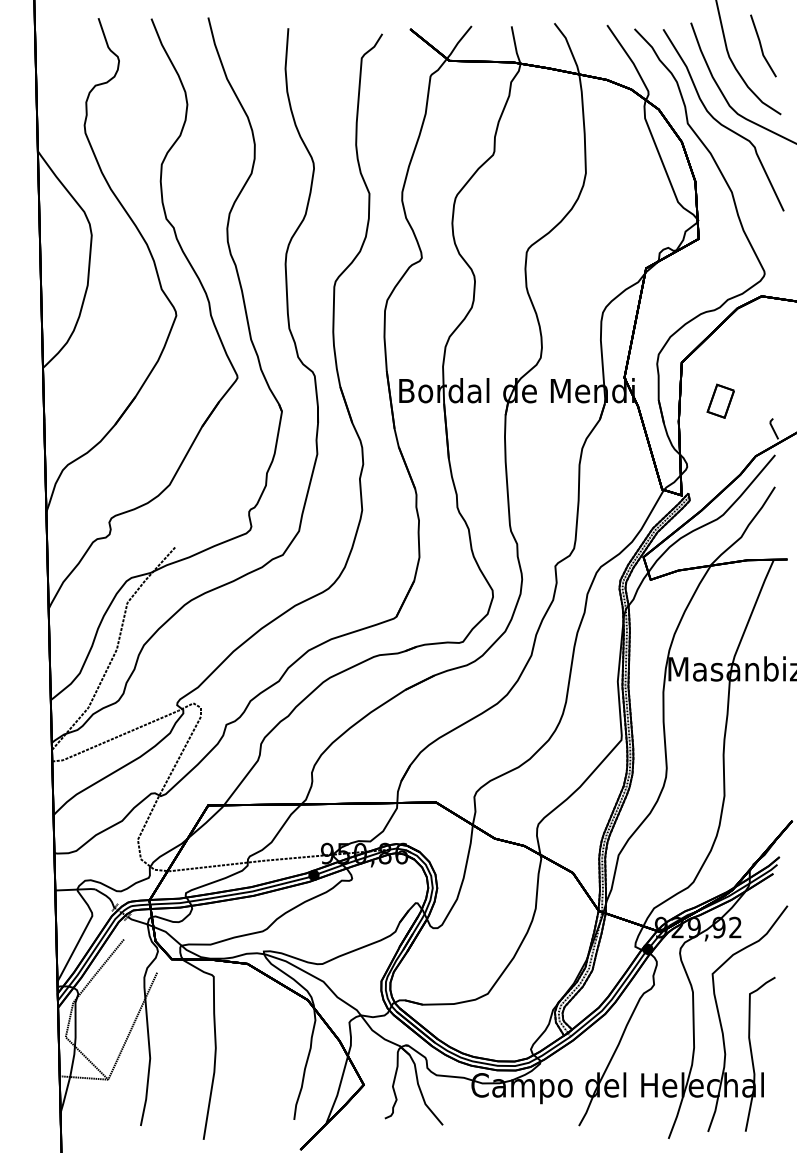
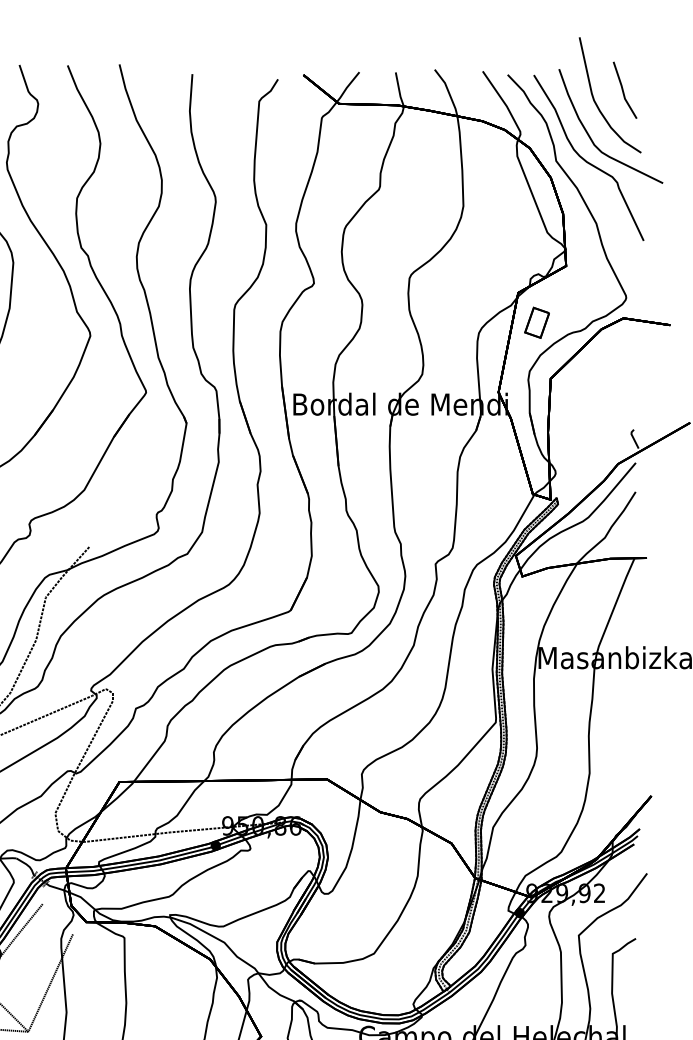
part: (720, 400) -> (536, 322), moved

